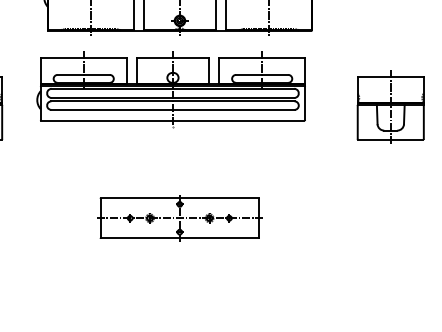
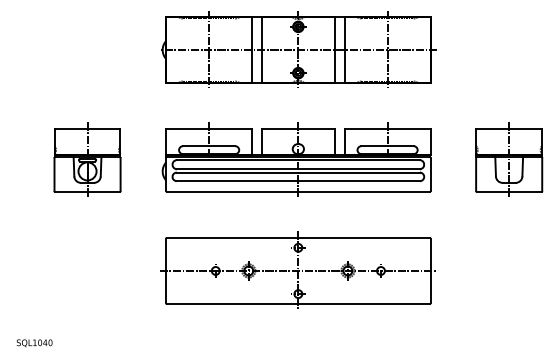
part: (171, 88) -> (296, 159), moved
part: (179, 217) -> (297, 269), size x1.67

